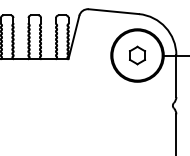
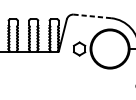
line: (113, 11) -> (92, 16), solid -> dashed
part: (137, 55) -> (79, 49), moved

